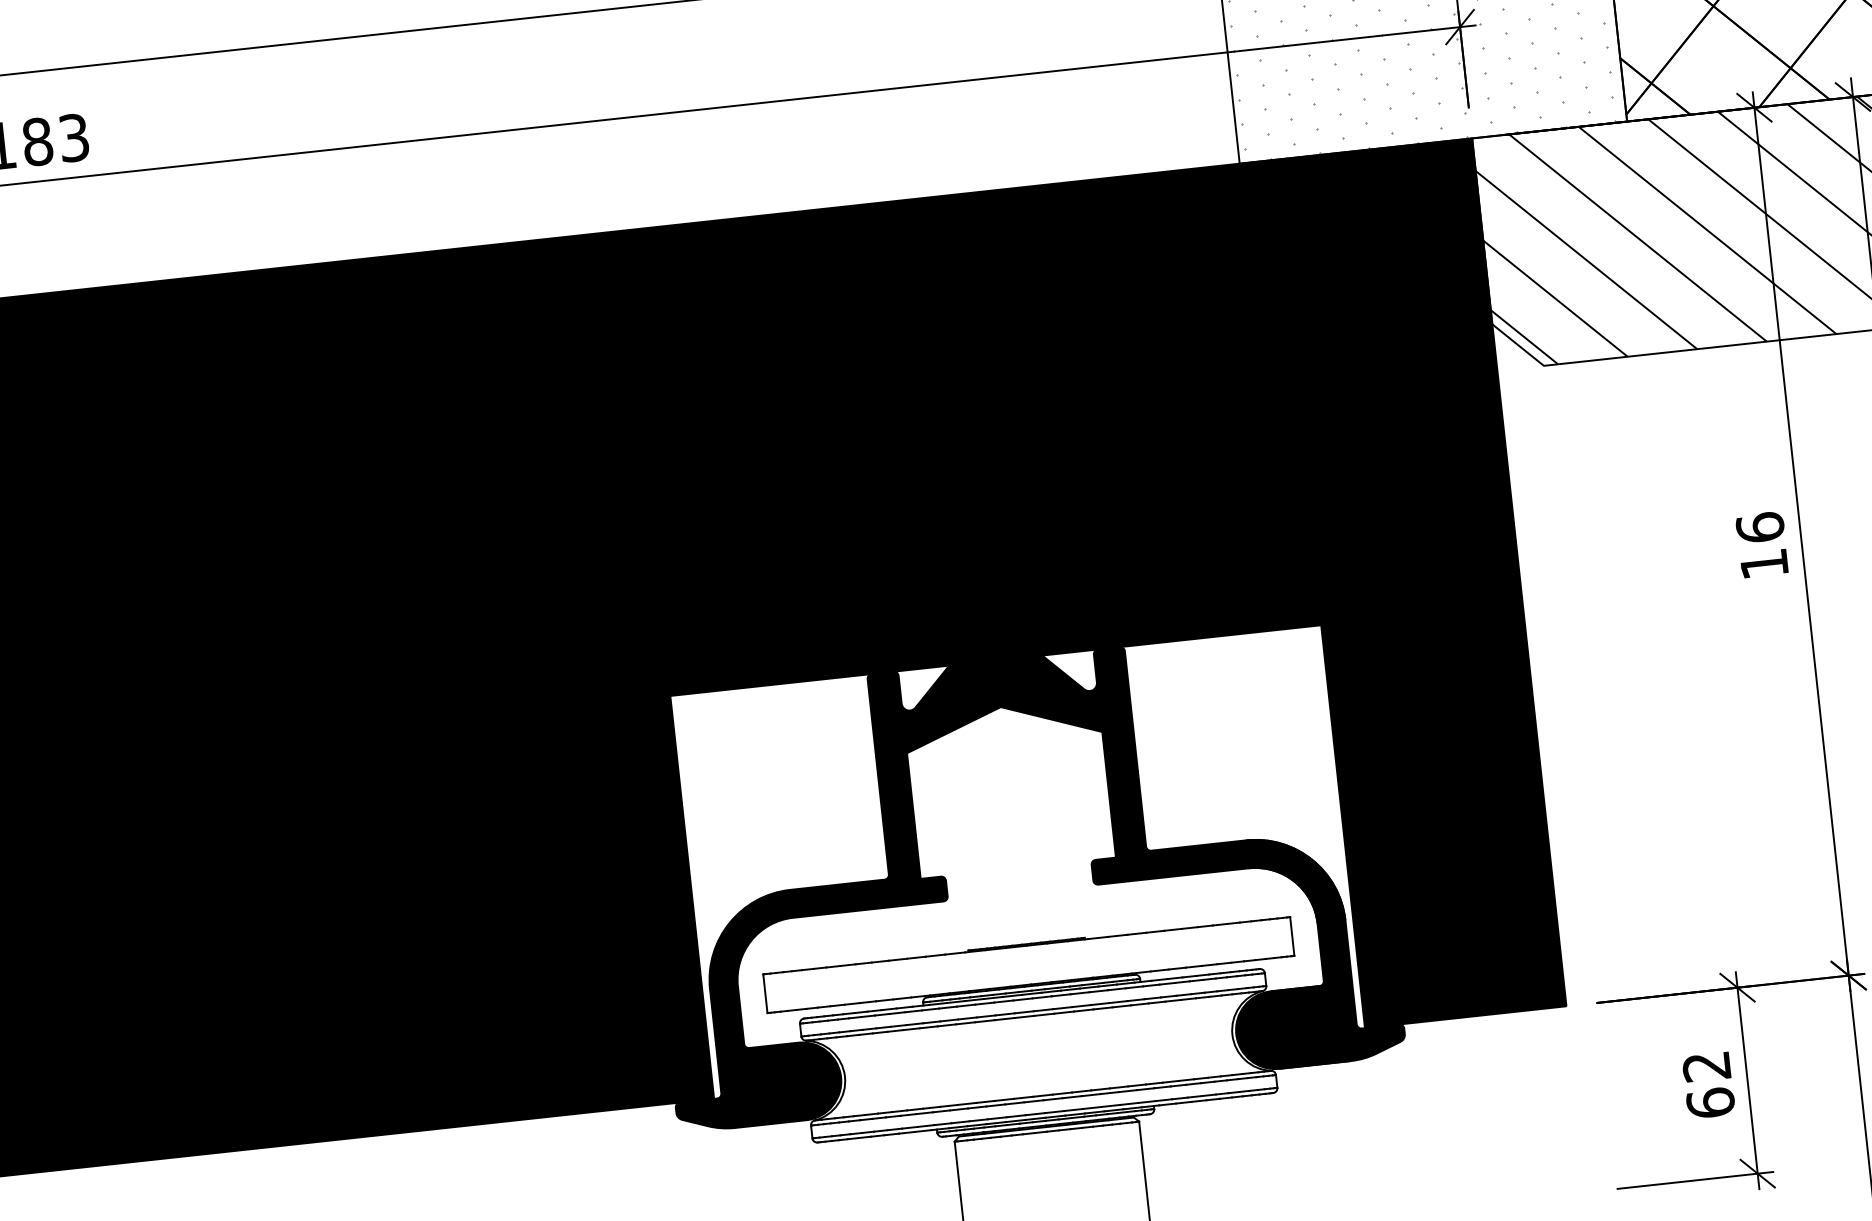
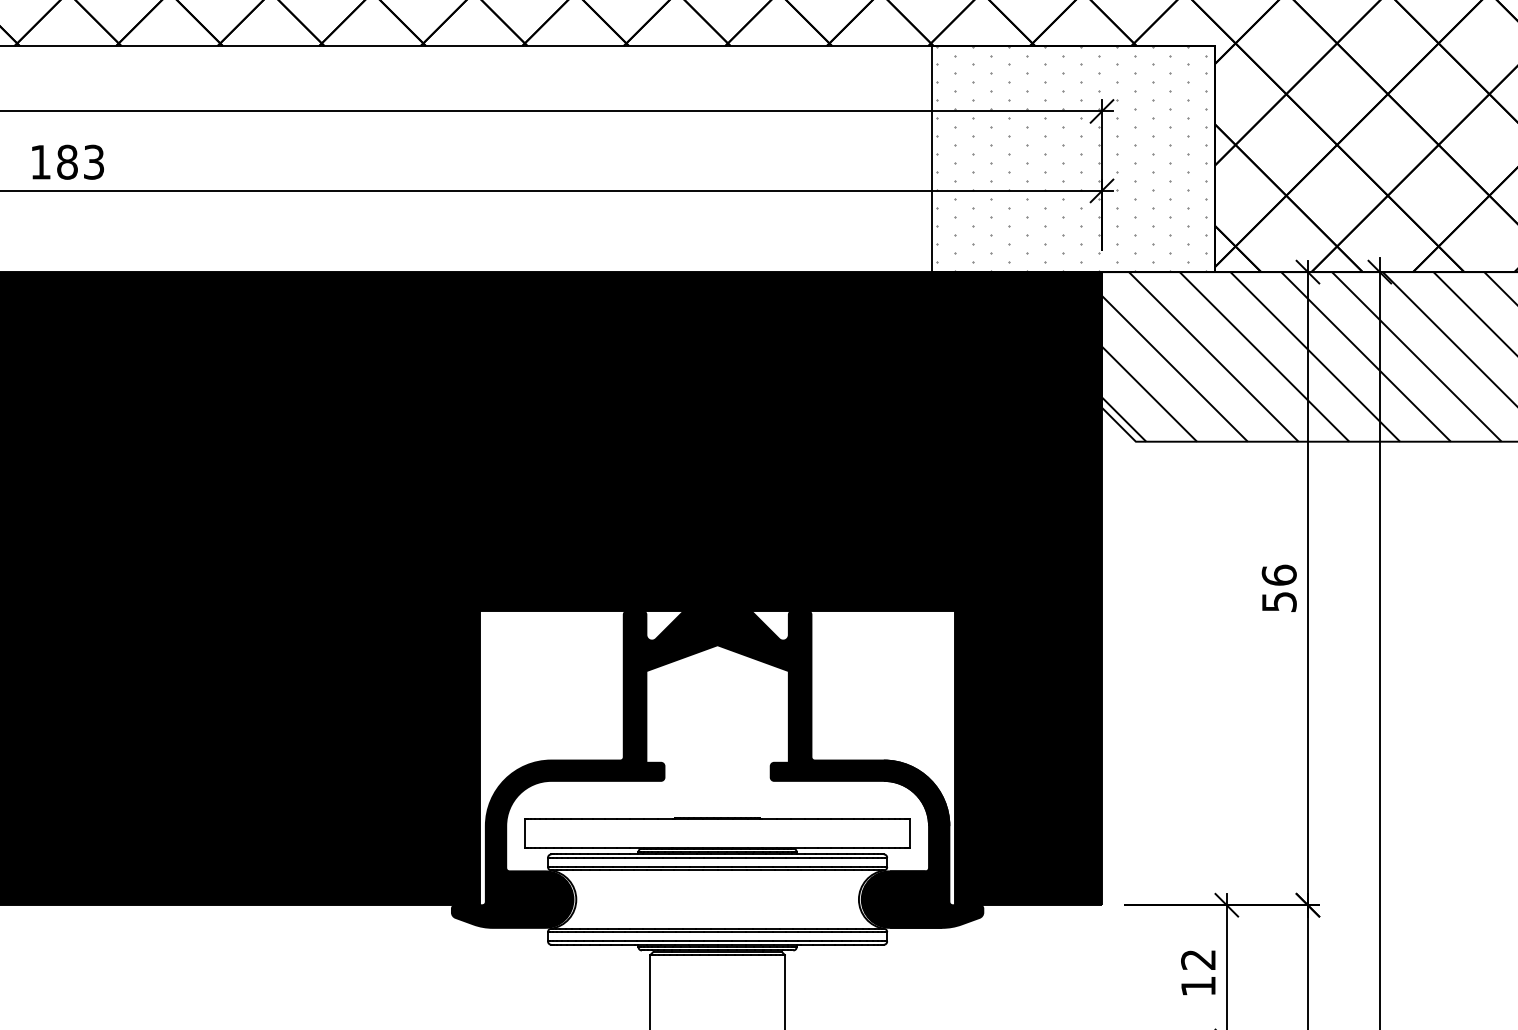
text: (1764, 563) -> (1279, 601), 16 -> 56
text: (1710, 1101) -> (1198, 985), 62 -> 12

